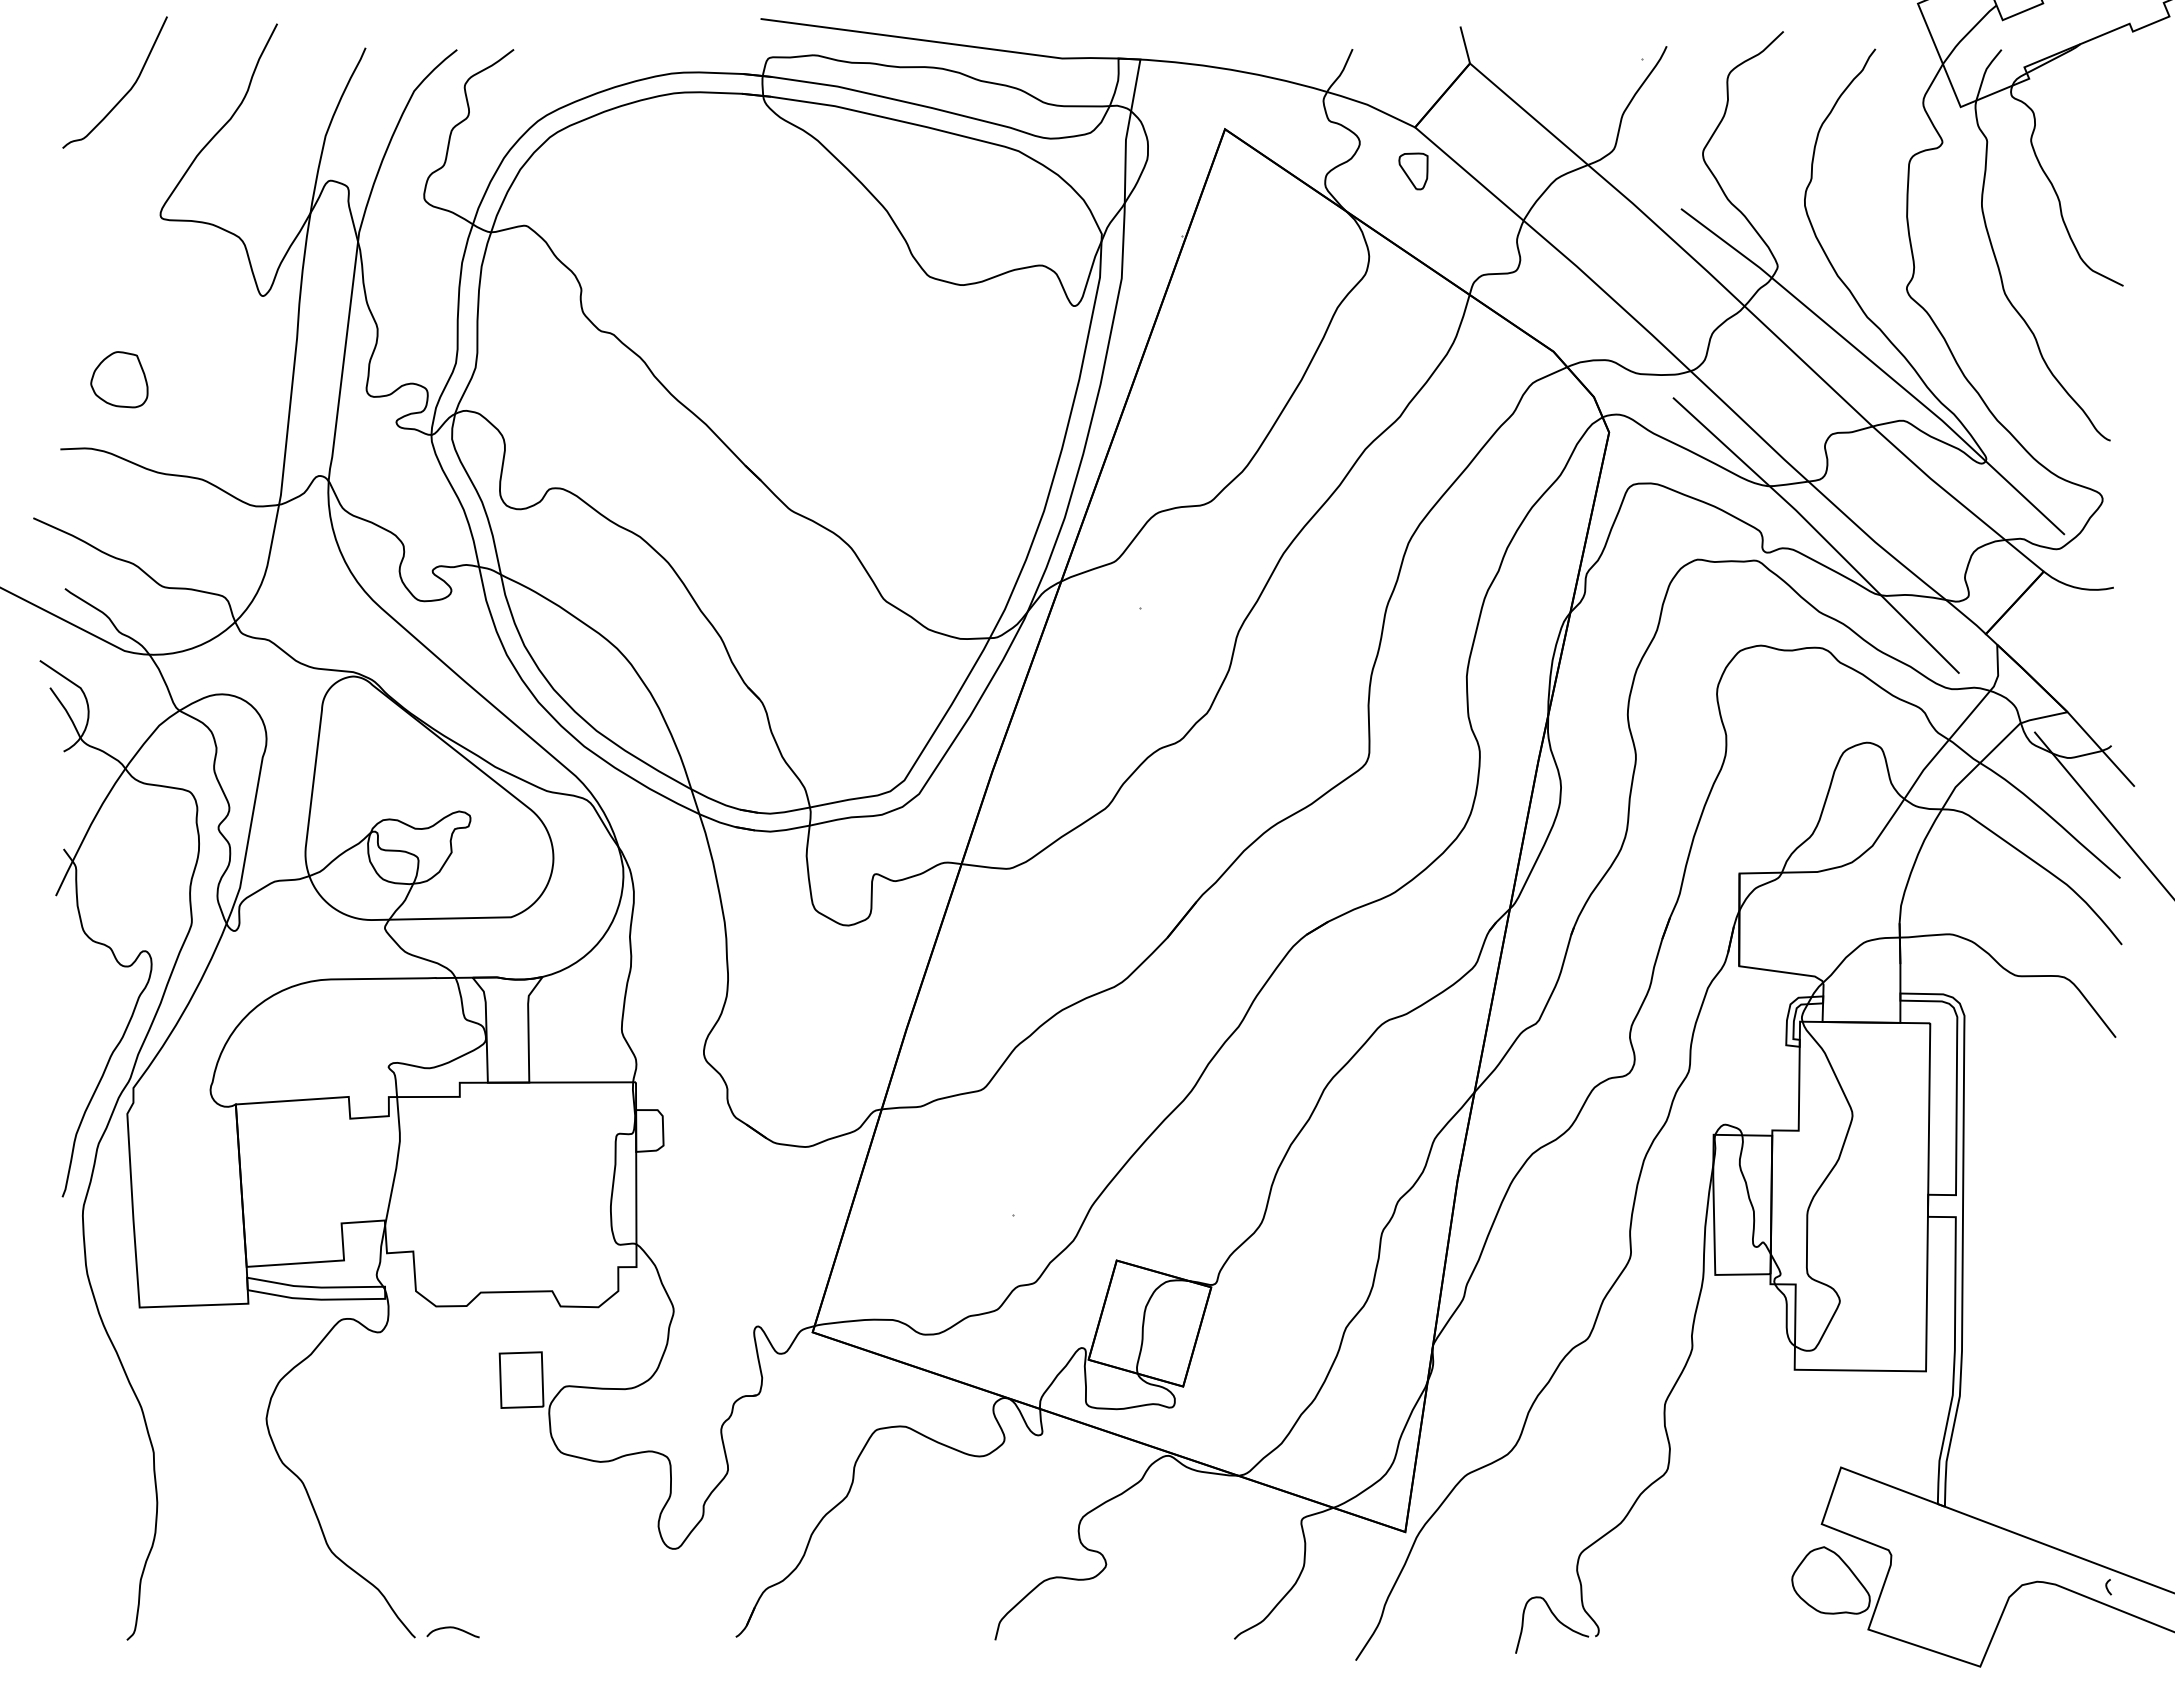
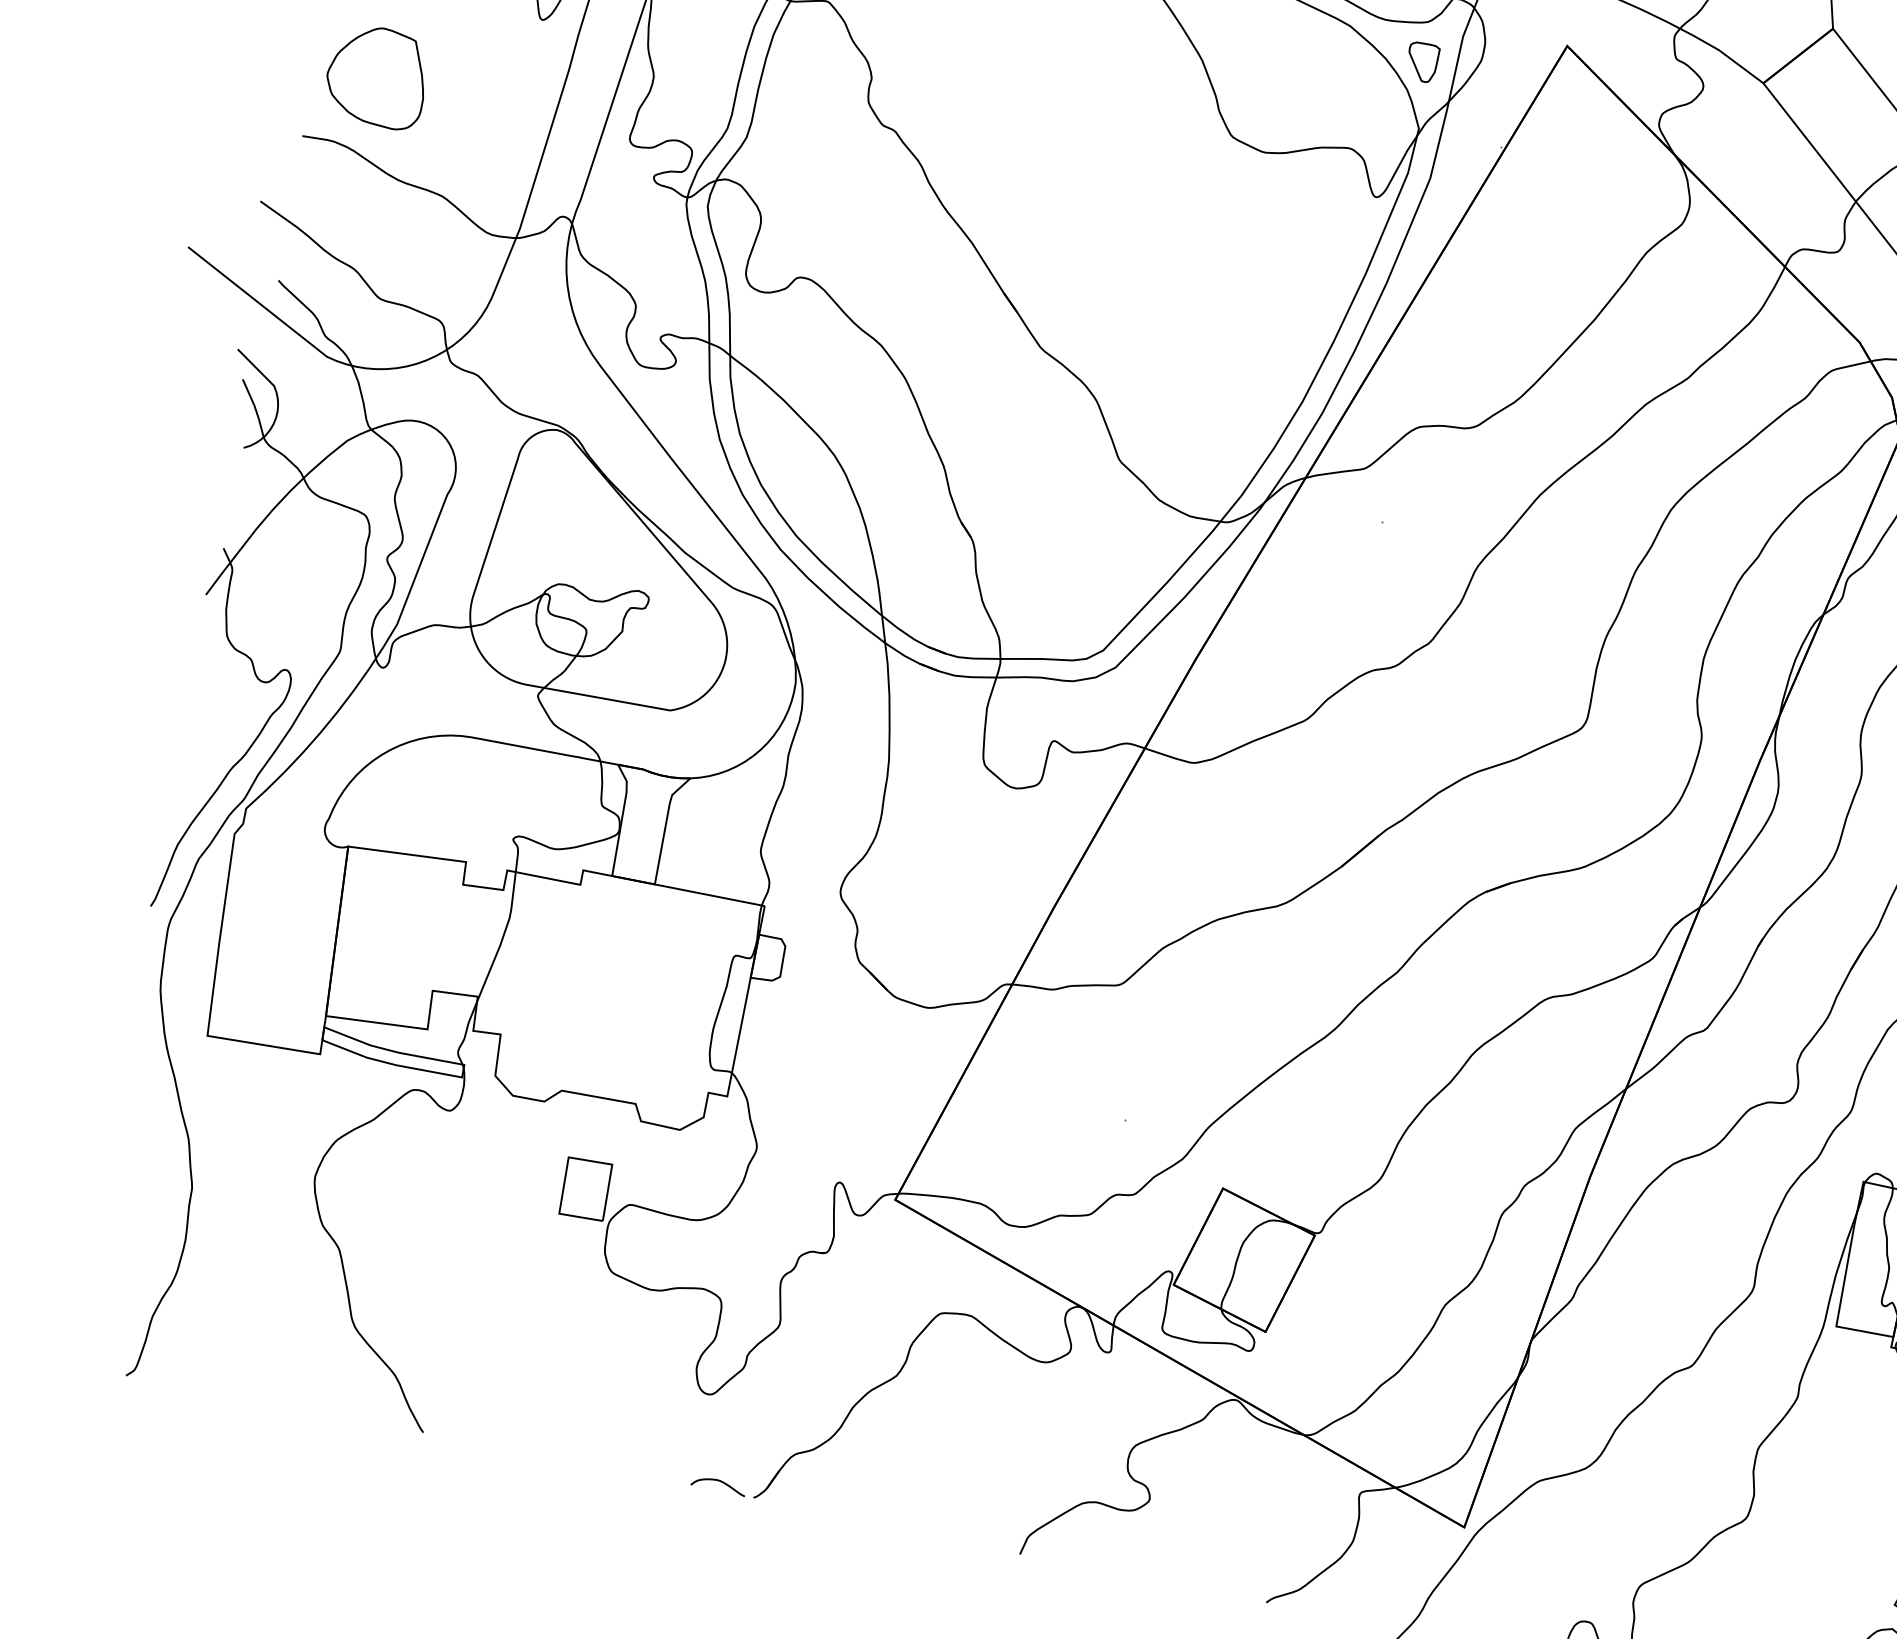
part: (1413, 171) -> (1422, 62), moved
part: (119, 379) -> (377, 76), size x1.67
curve: (452, 1628) -> (718, 1481), moved

